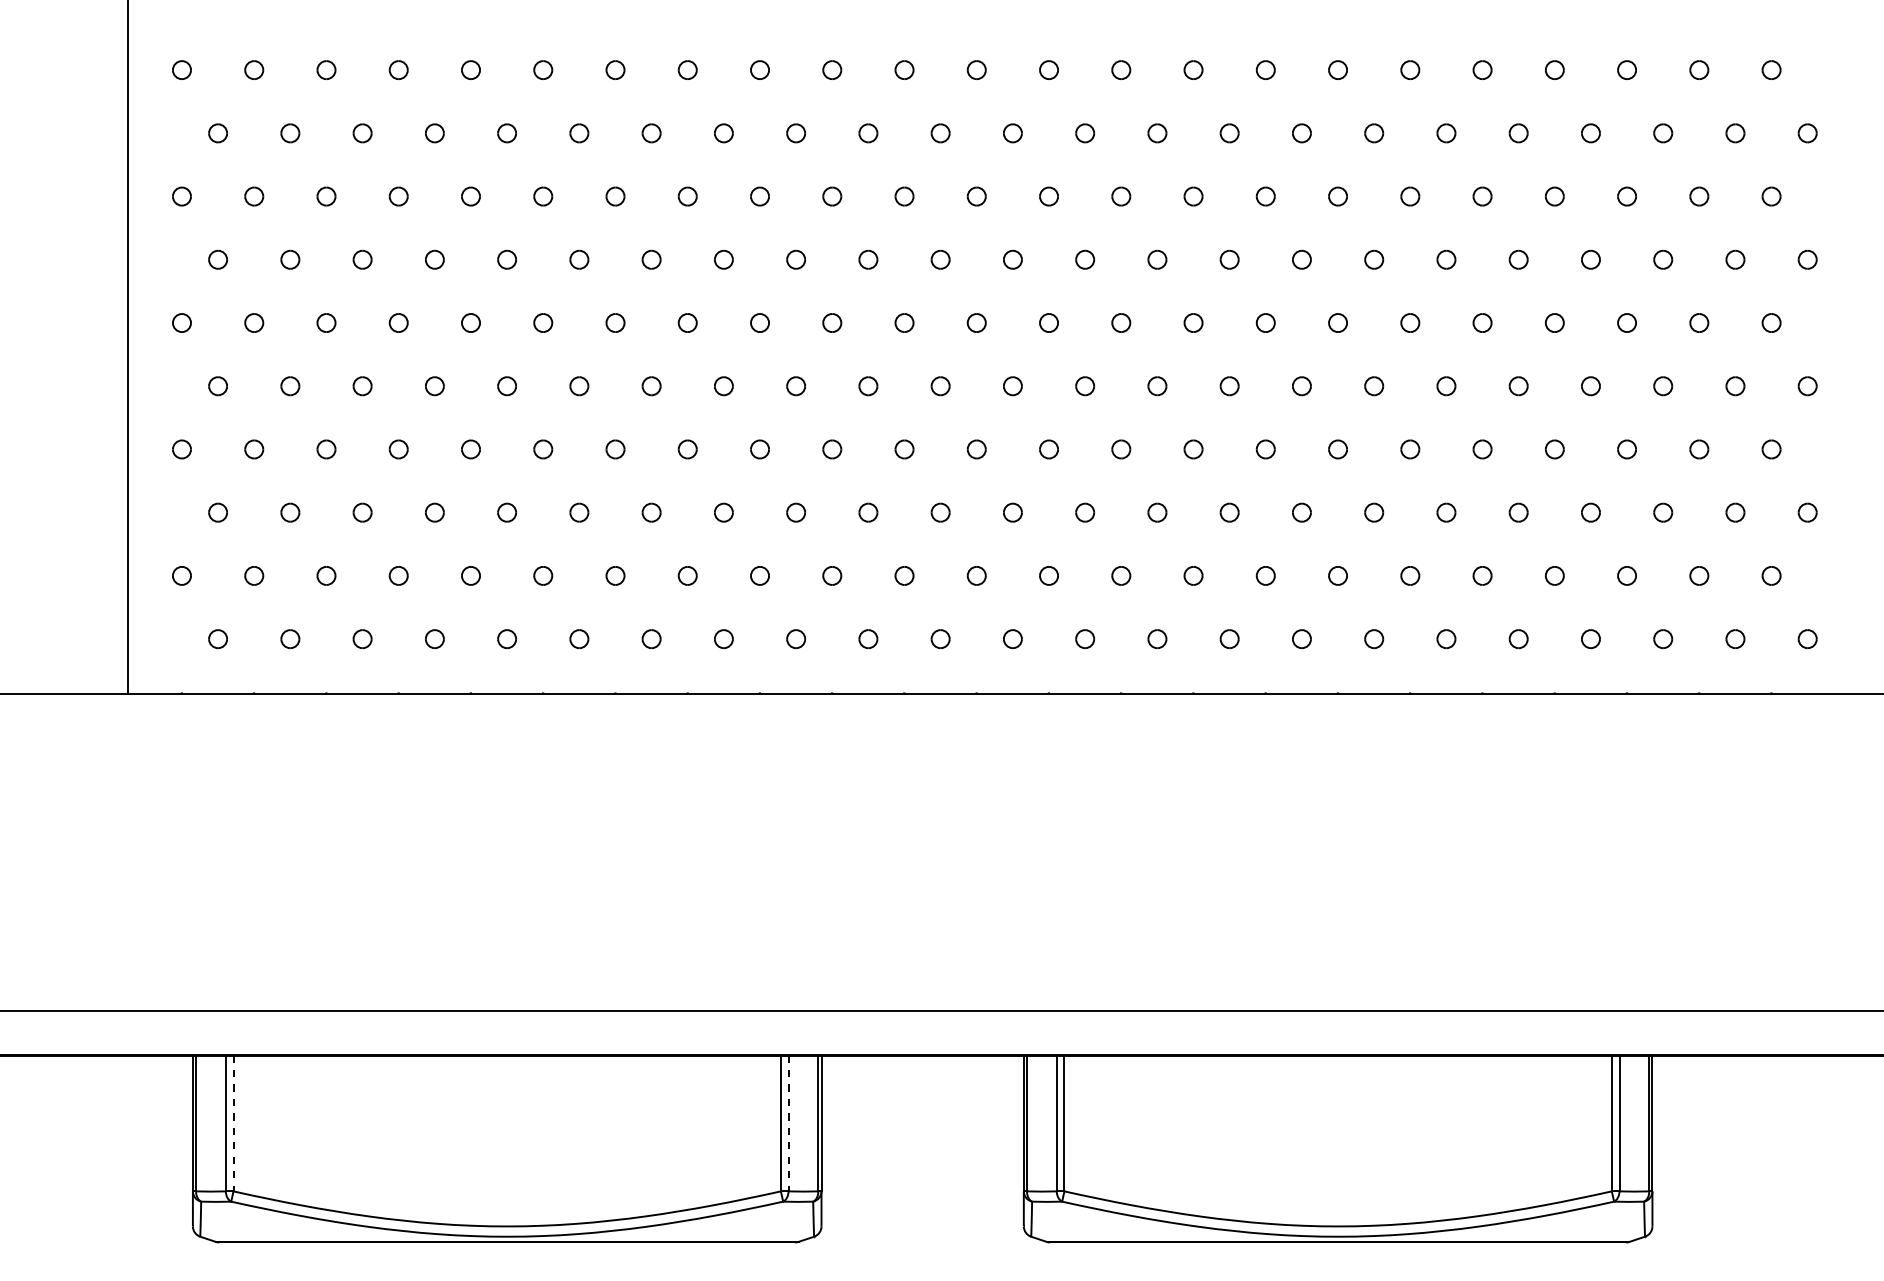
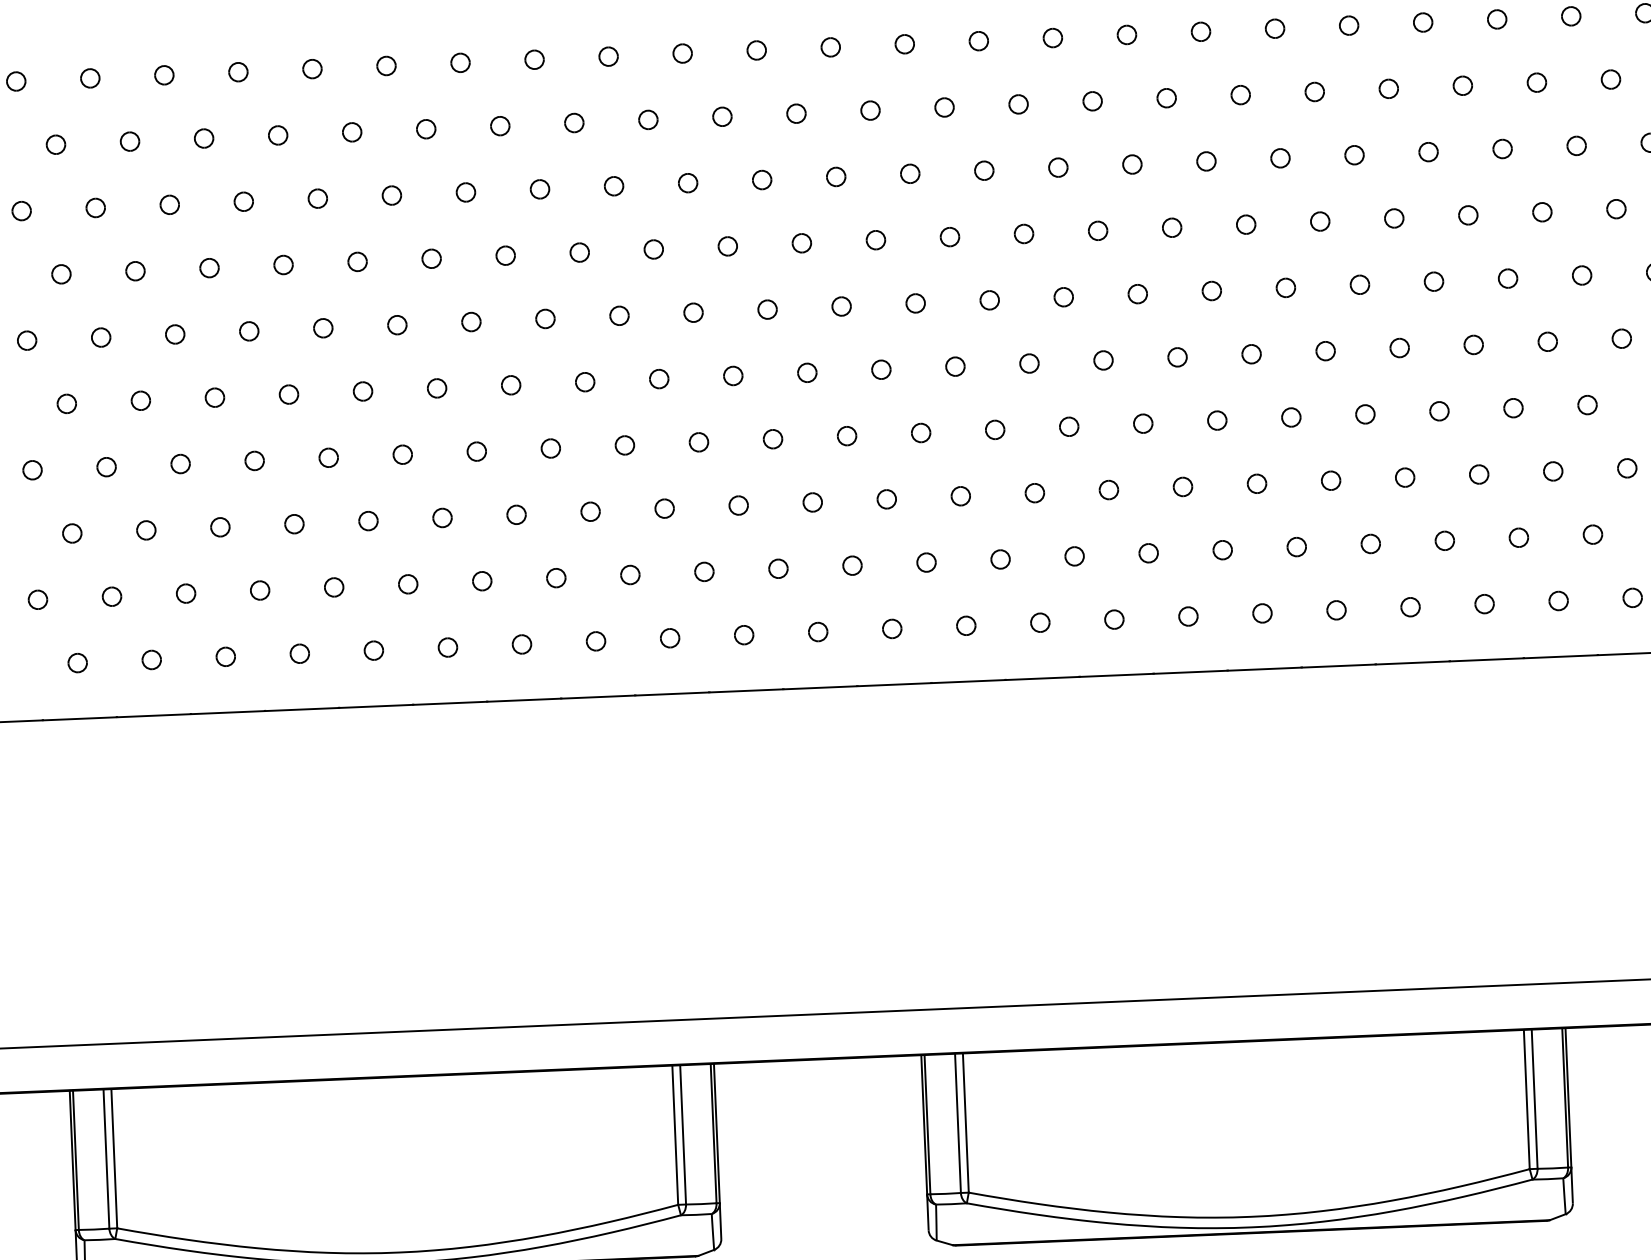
line: (233, 1123) -> (114, 1158), dashed -> solid
line: (788, 1123) -> (683, 1134), dashed -> solid

